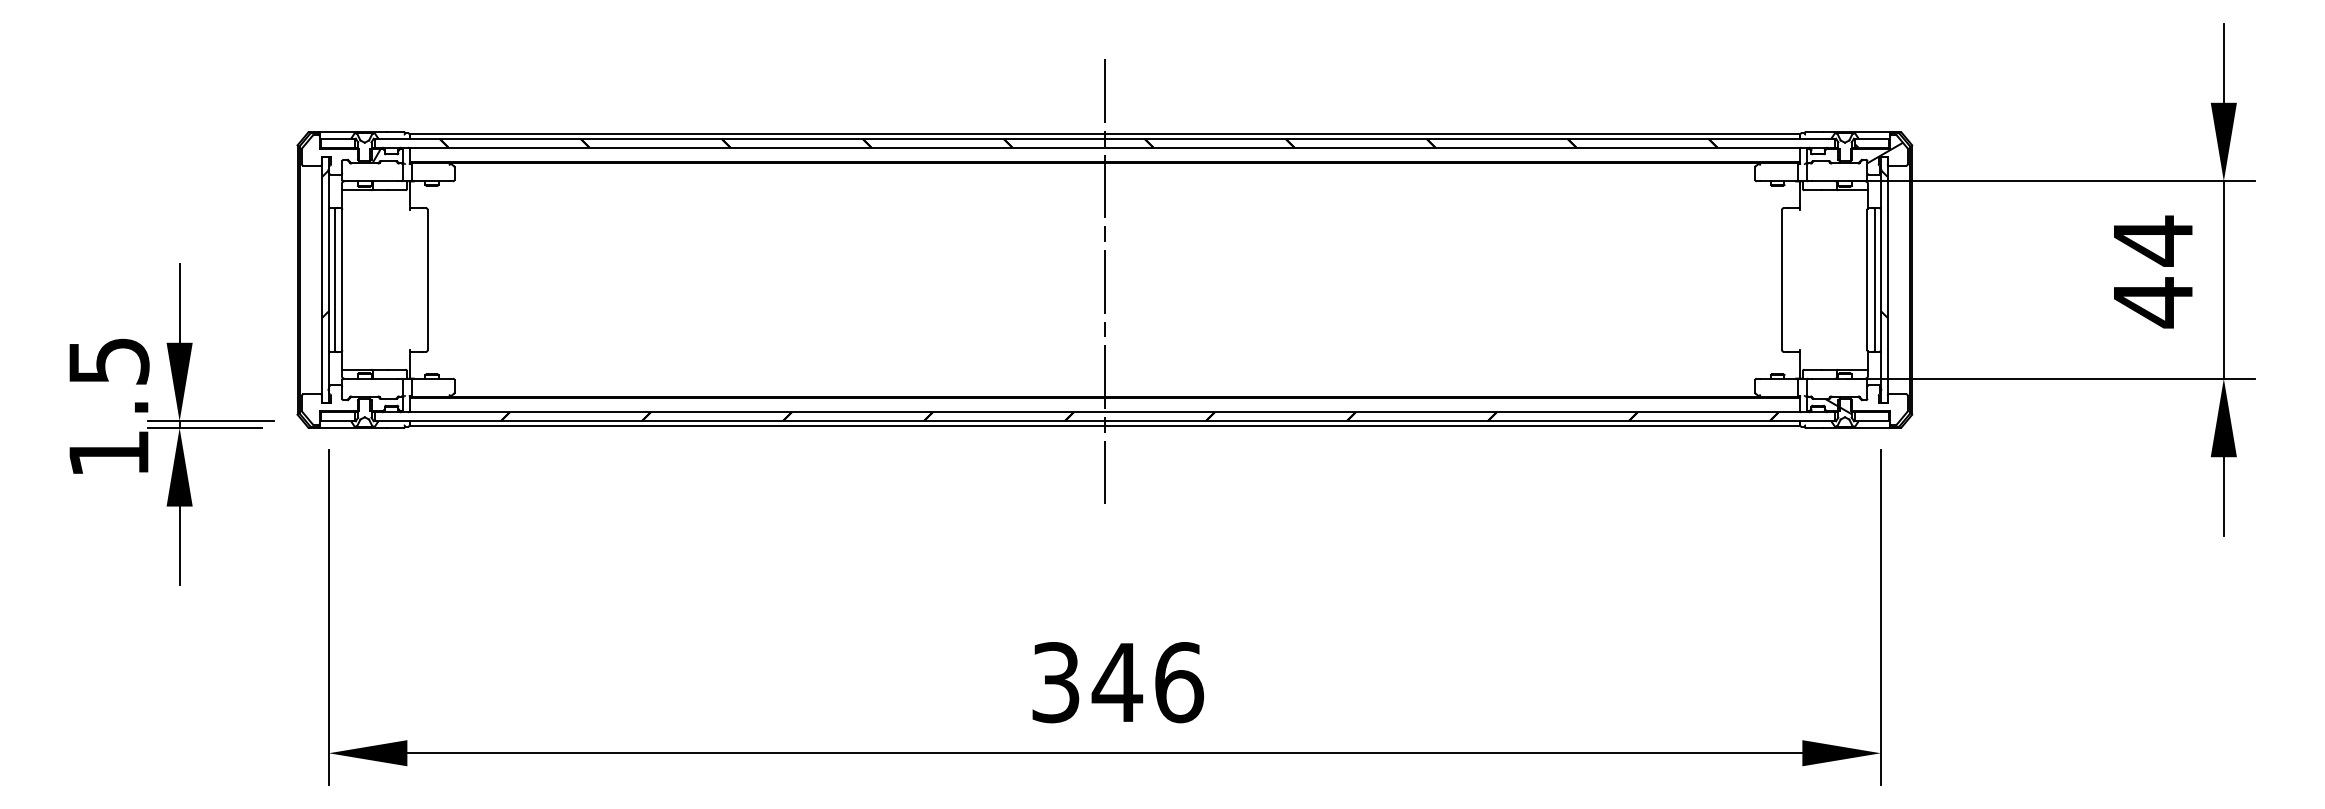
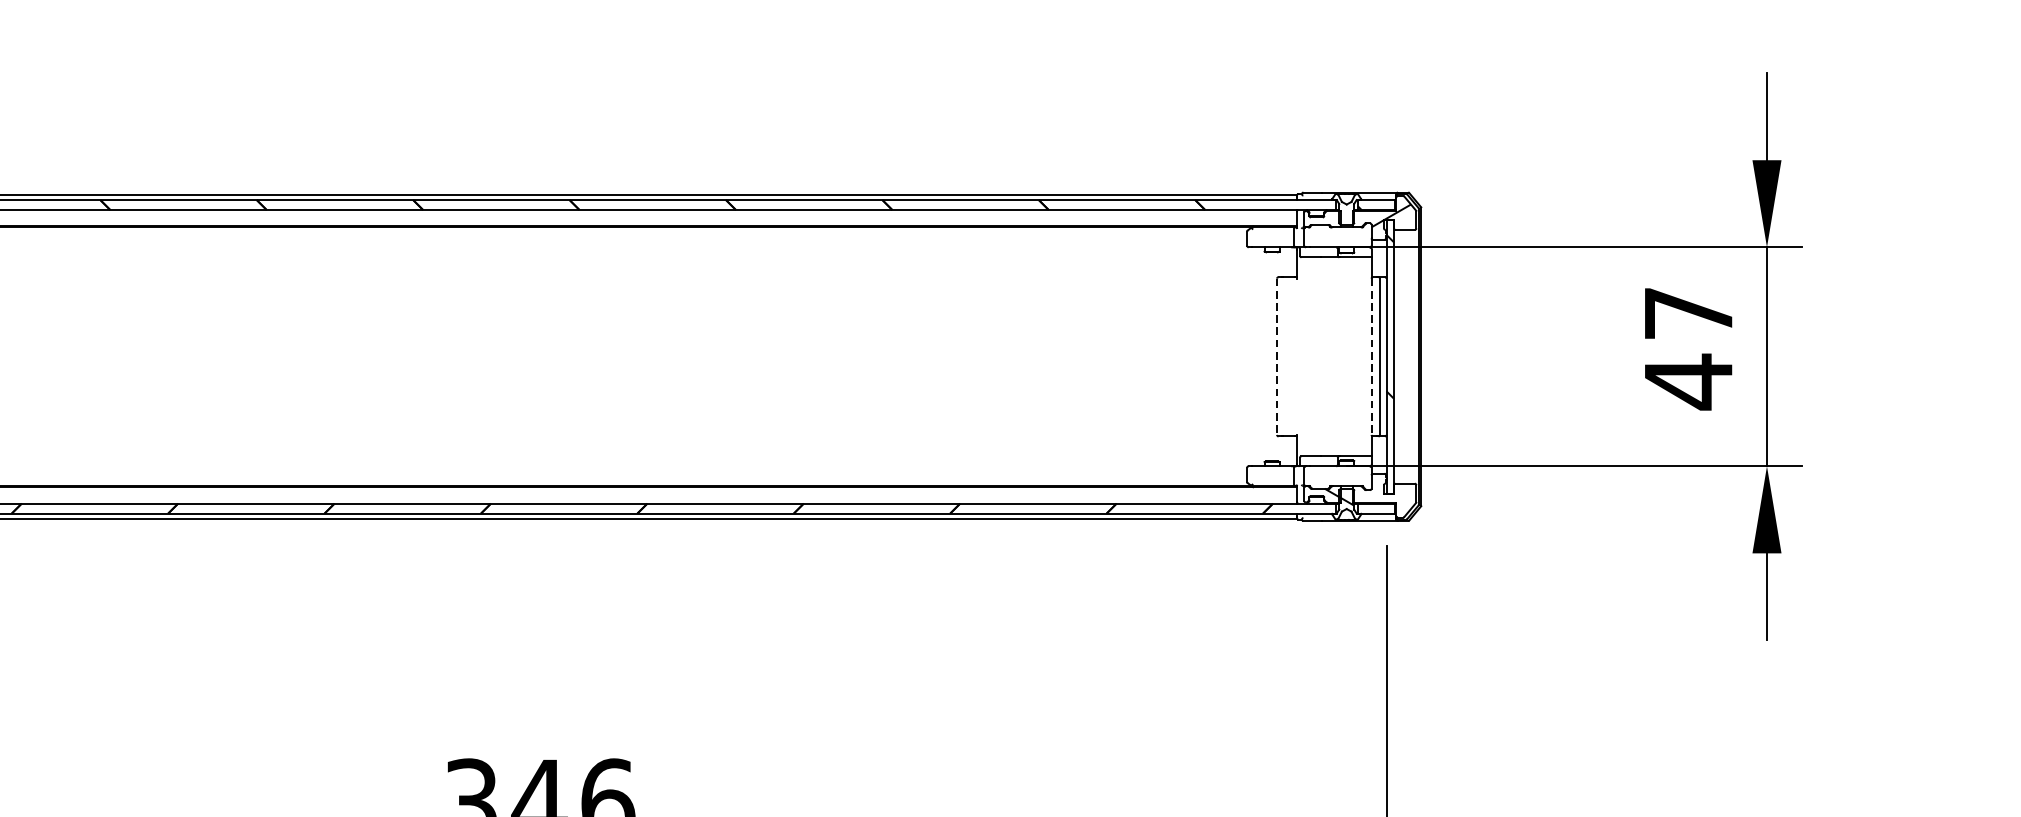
text: (2153, 240) -> (1688, 312), 44 -> 47
line: (1104, 279) -> (525, 356), removed
line: (1782, 280) -> (1277, 357), solid -> dashed
line: (1867, 280) -> (1371, 357), solid -> dashed

